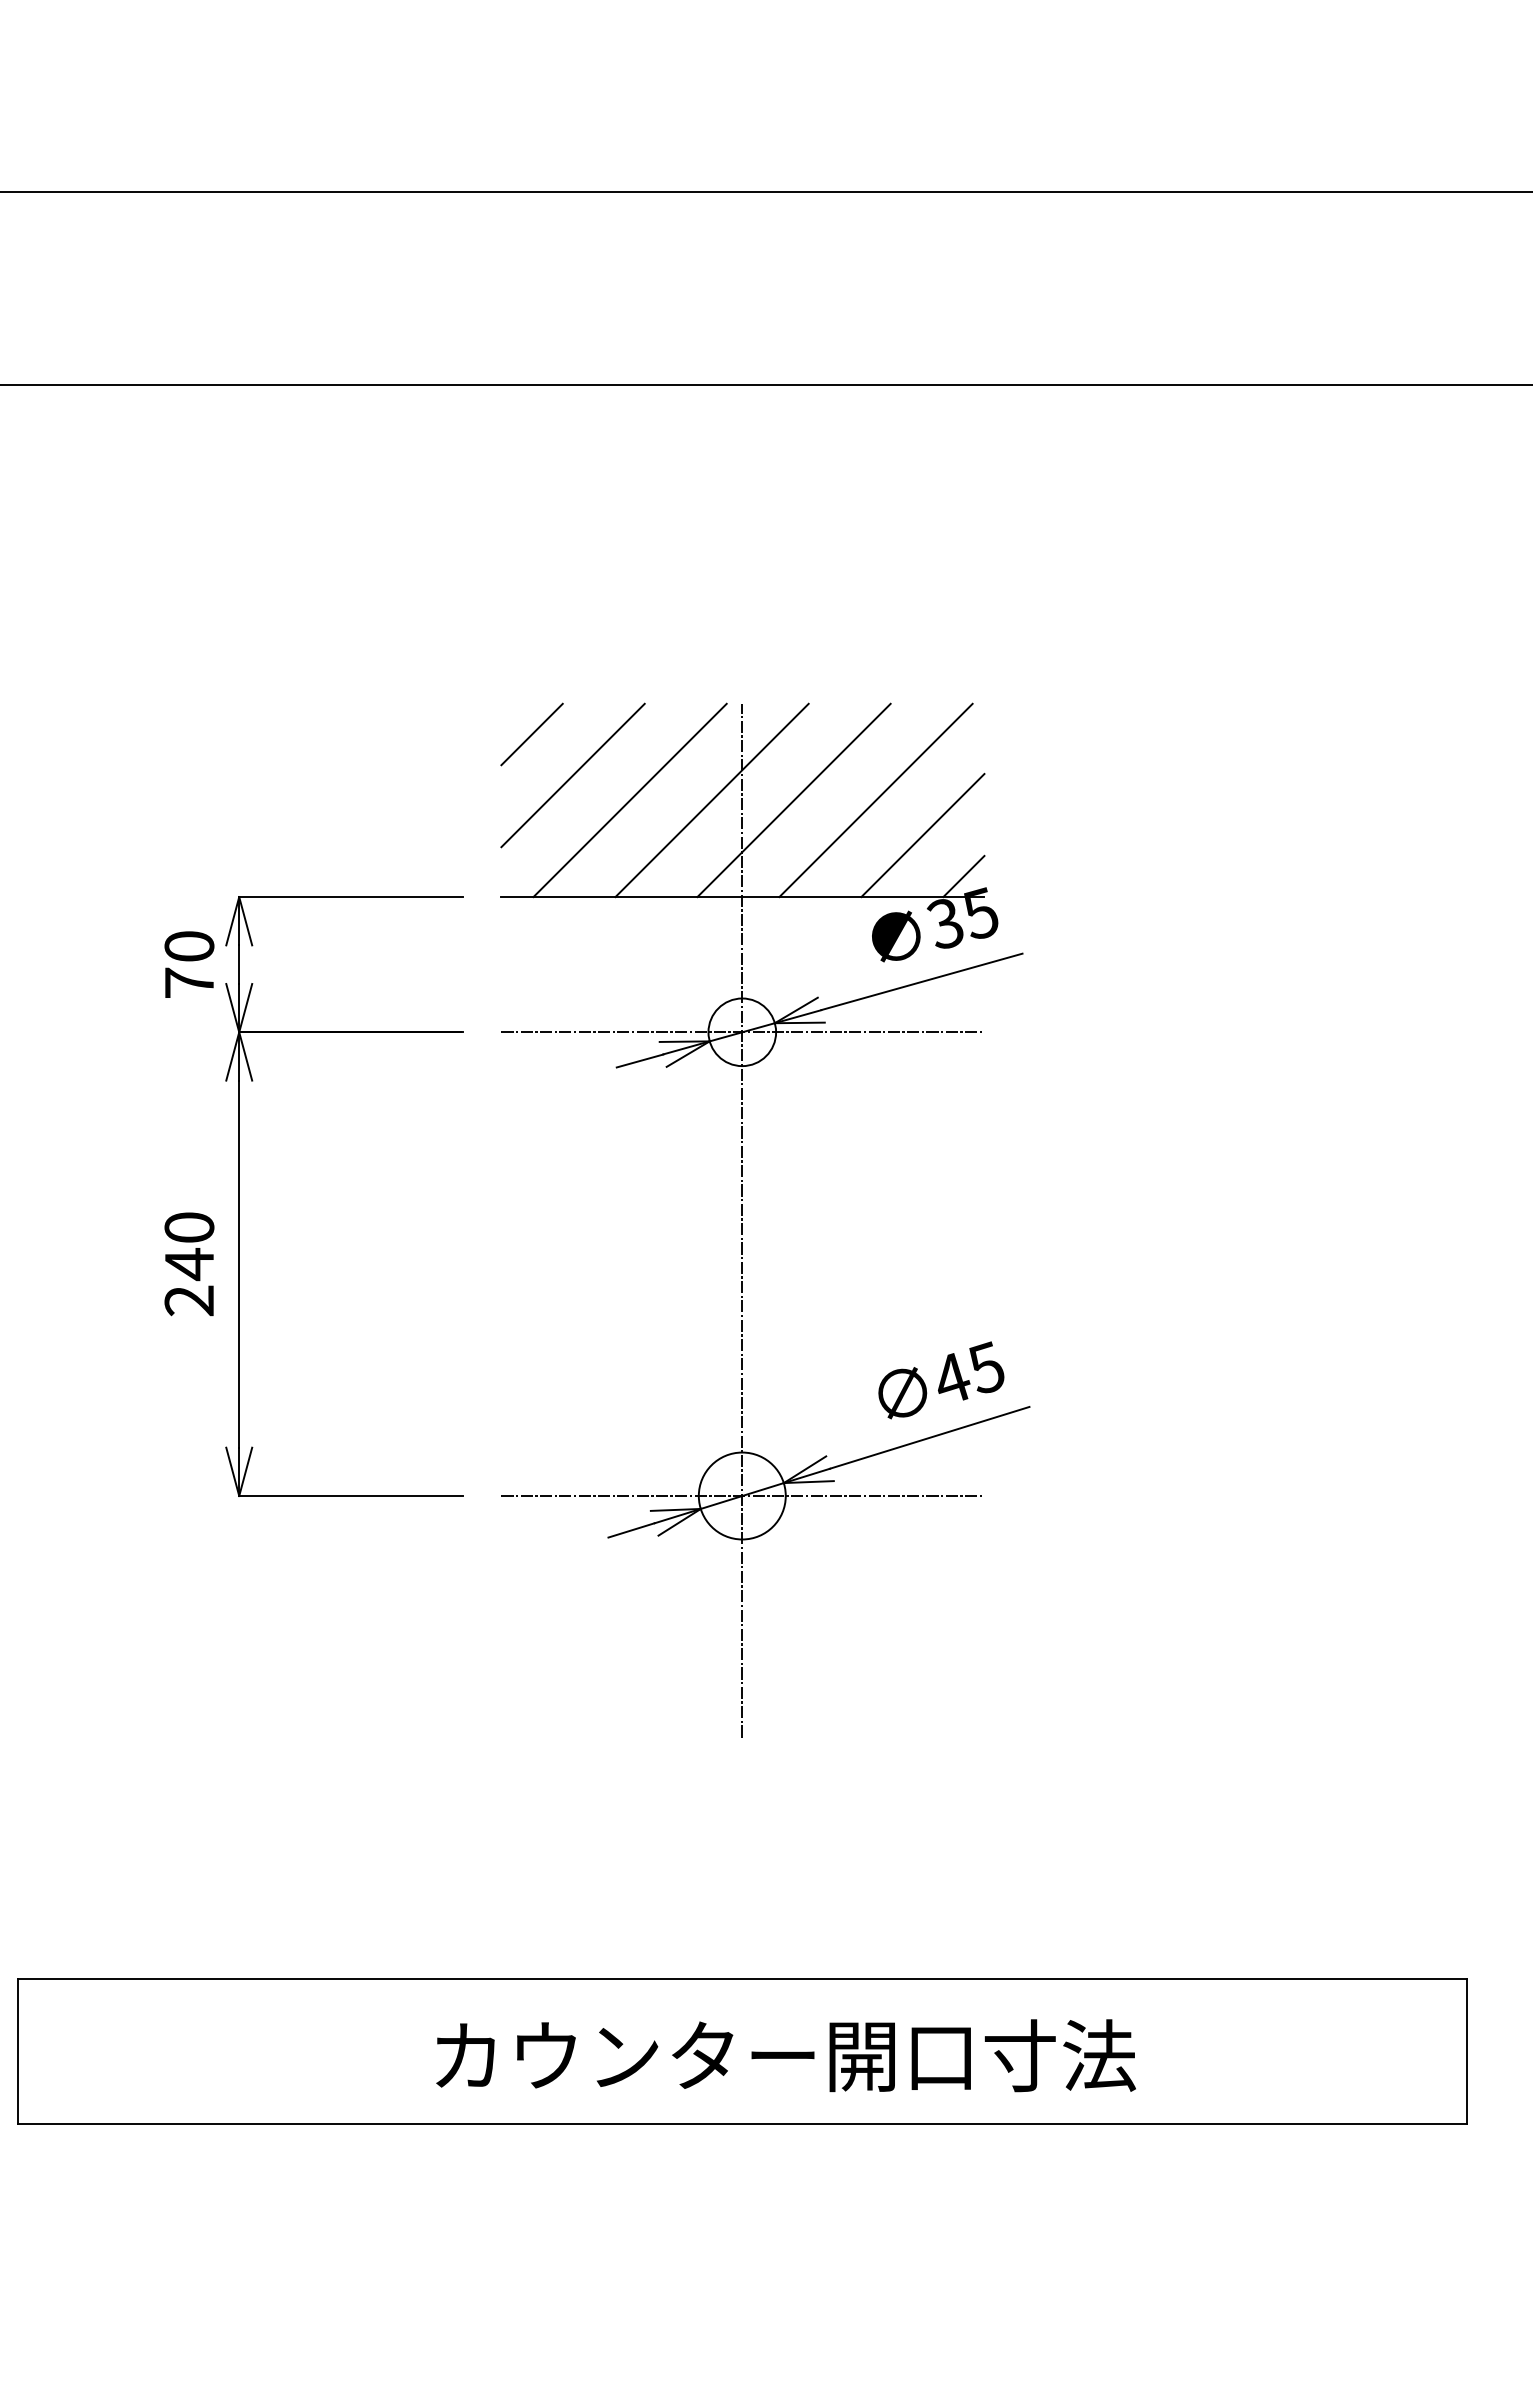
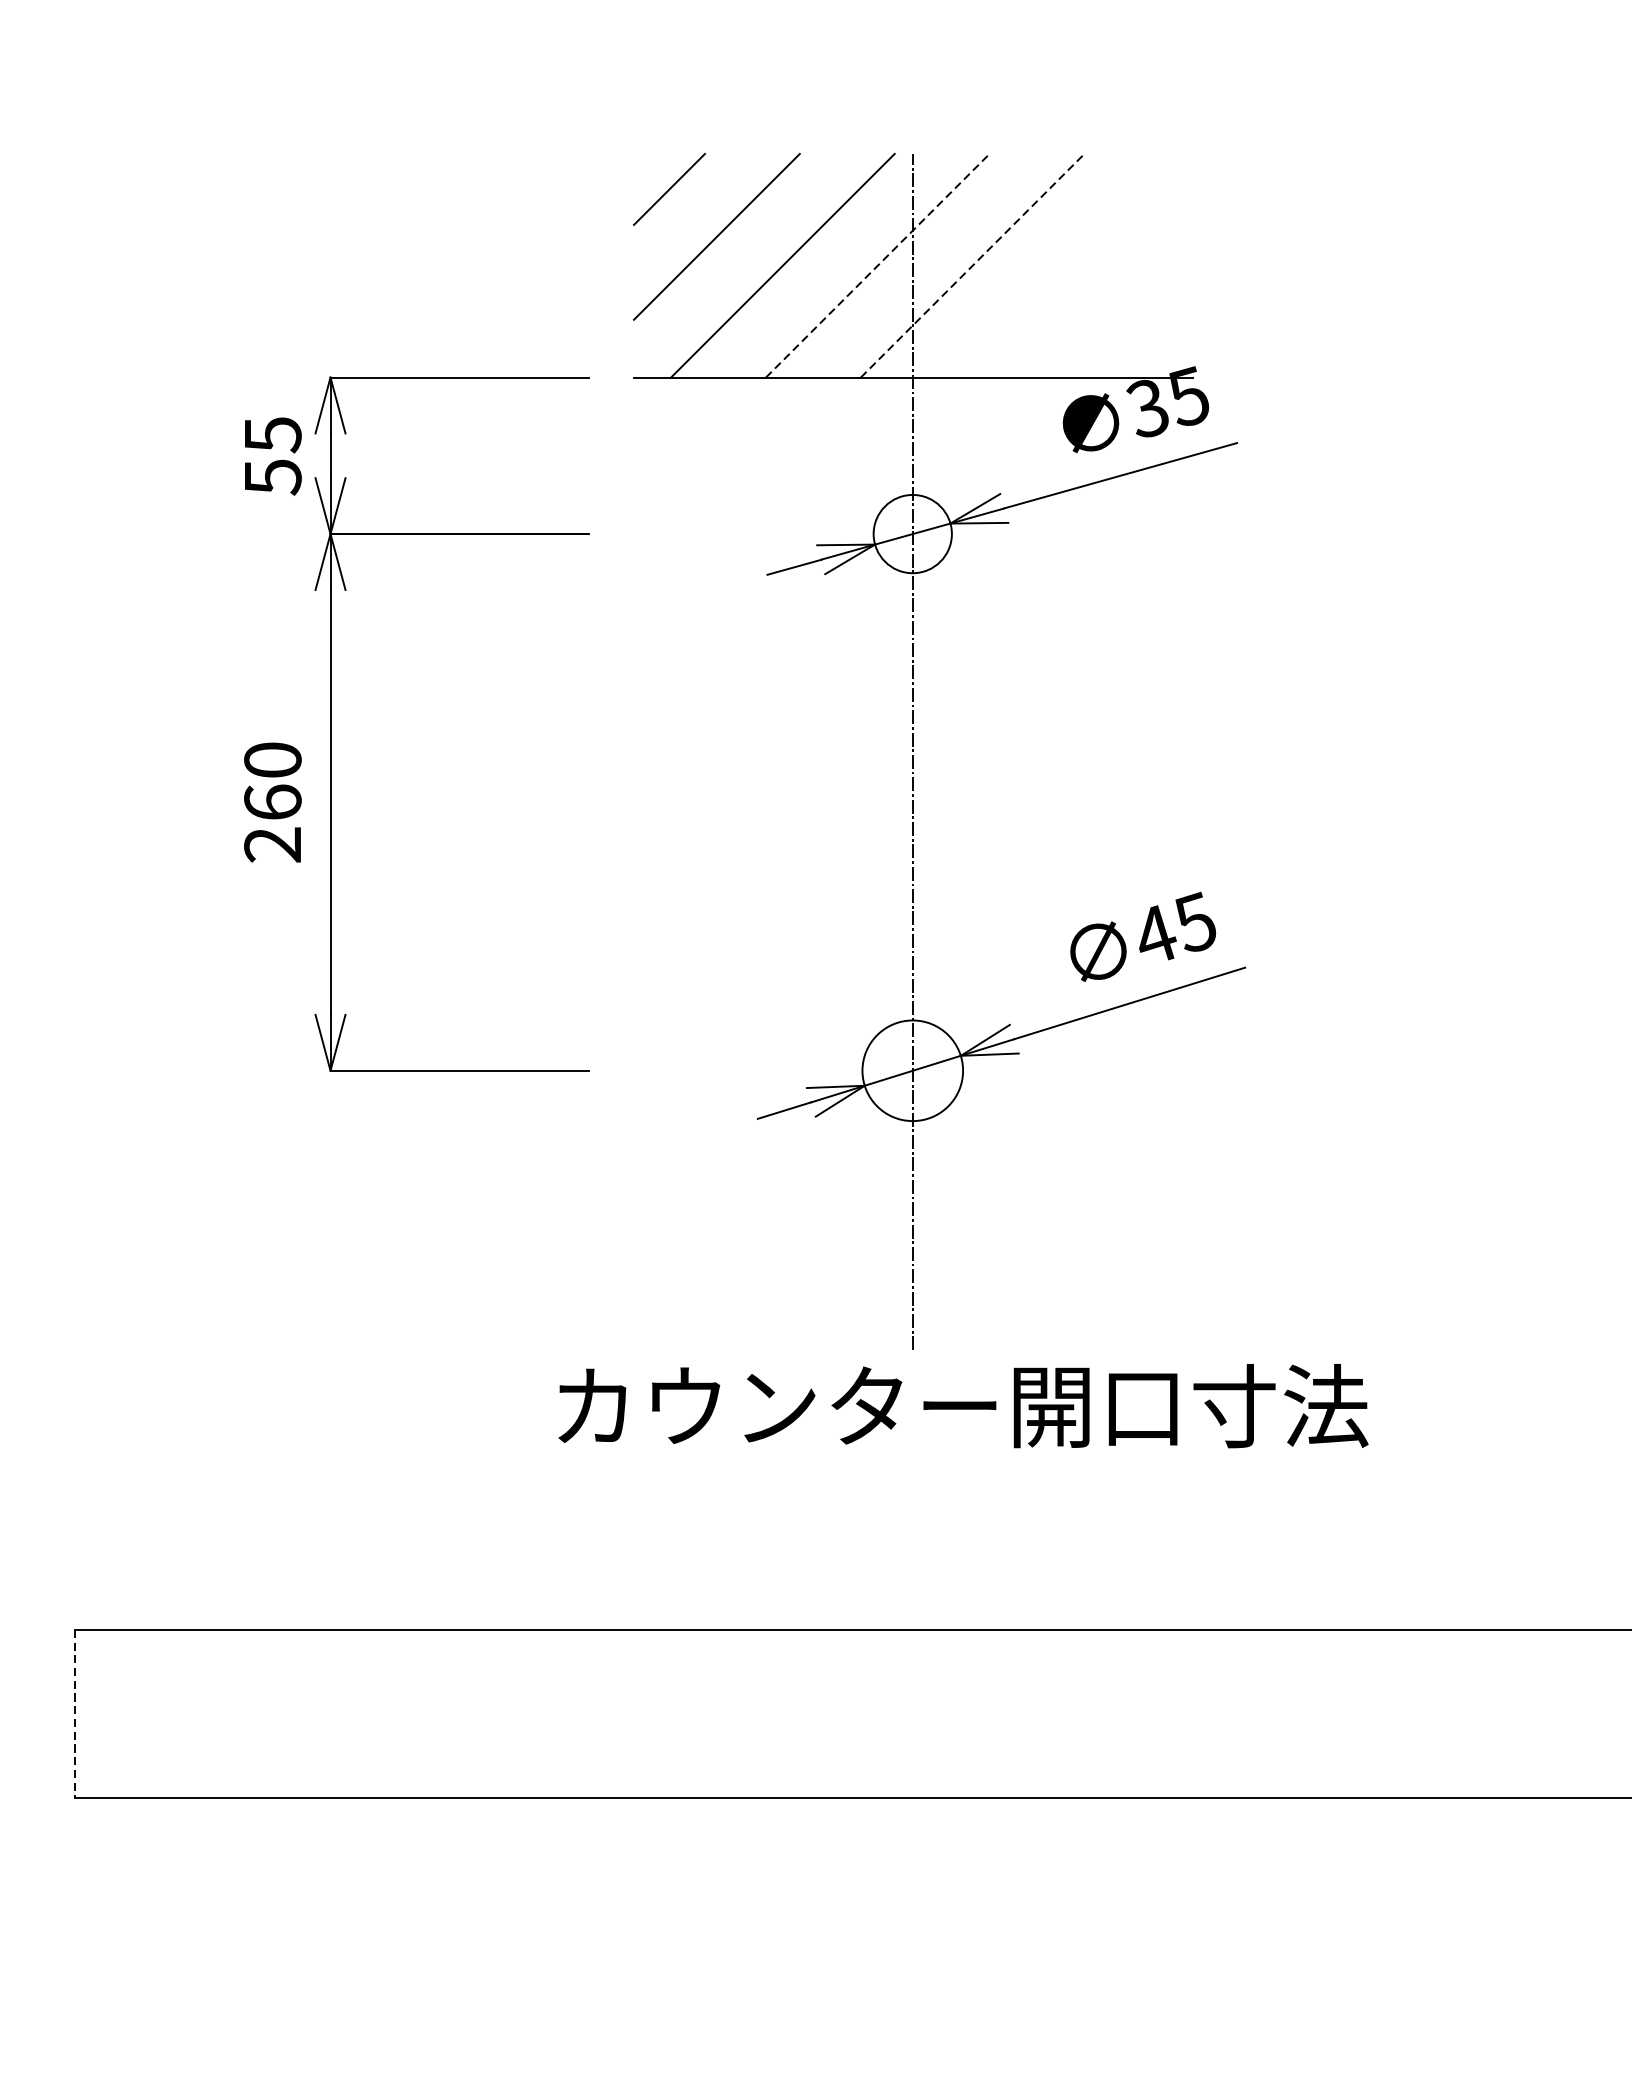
line: (712, 800) -> (878, 265), solid -> dashed
line: (794, 800) -> (973, 265), solid -> dashed
line: (875, 800) -> (1066, 265), removed
line: (922, 835) -> (1121, 306), removed
line: (963, 876) -> (1168, 353), removed
text: (189, 965) -> (272, 456), 70 -> 55
line: (742, 1032) -> (913, 534), removed
text: (189, 1264) -> (272, 802), 240 -> 260
line: (742, 1496) -> (913, 1071), removed
line: (18, 2051) -> (75, 1713), solid -> dashed
text: (785, 2055) -> (962, 1405), moved

